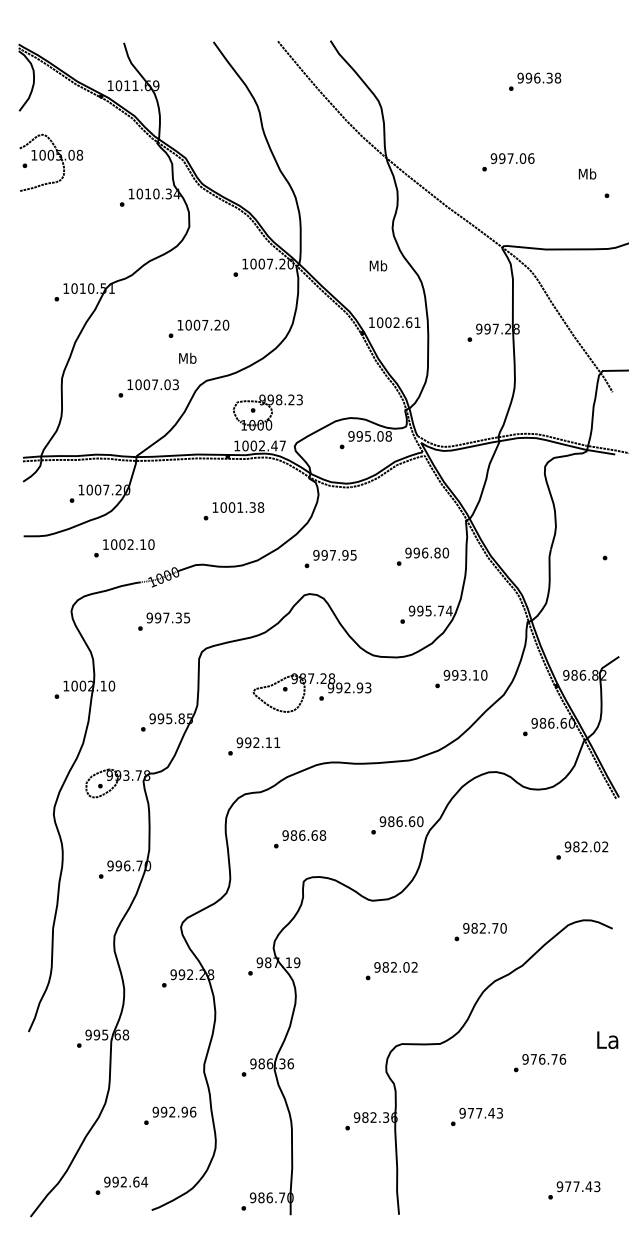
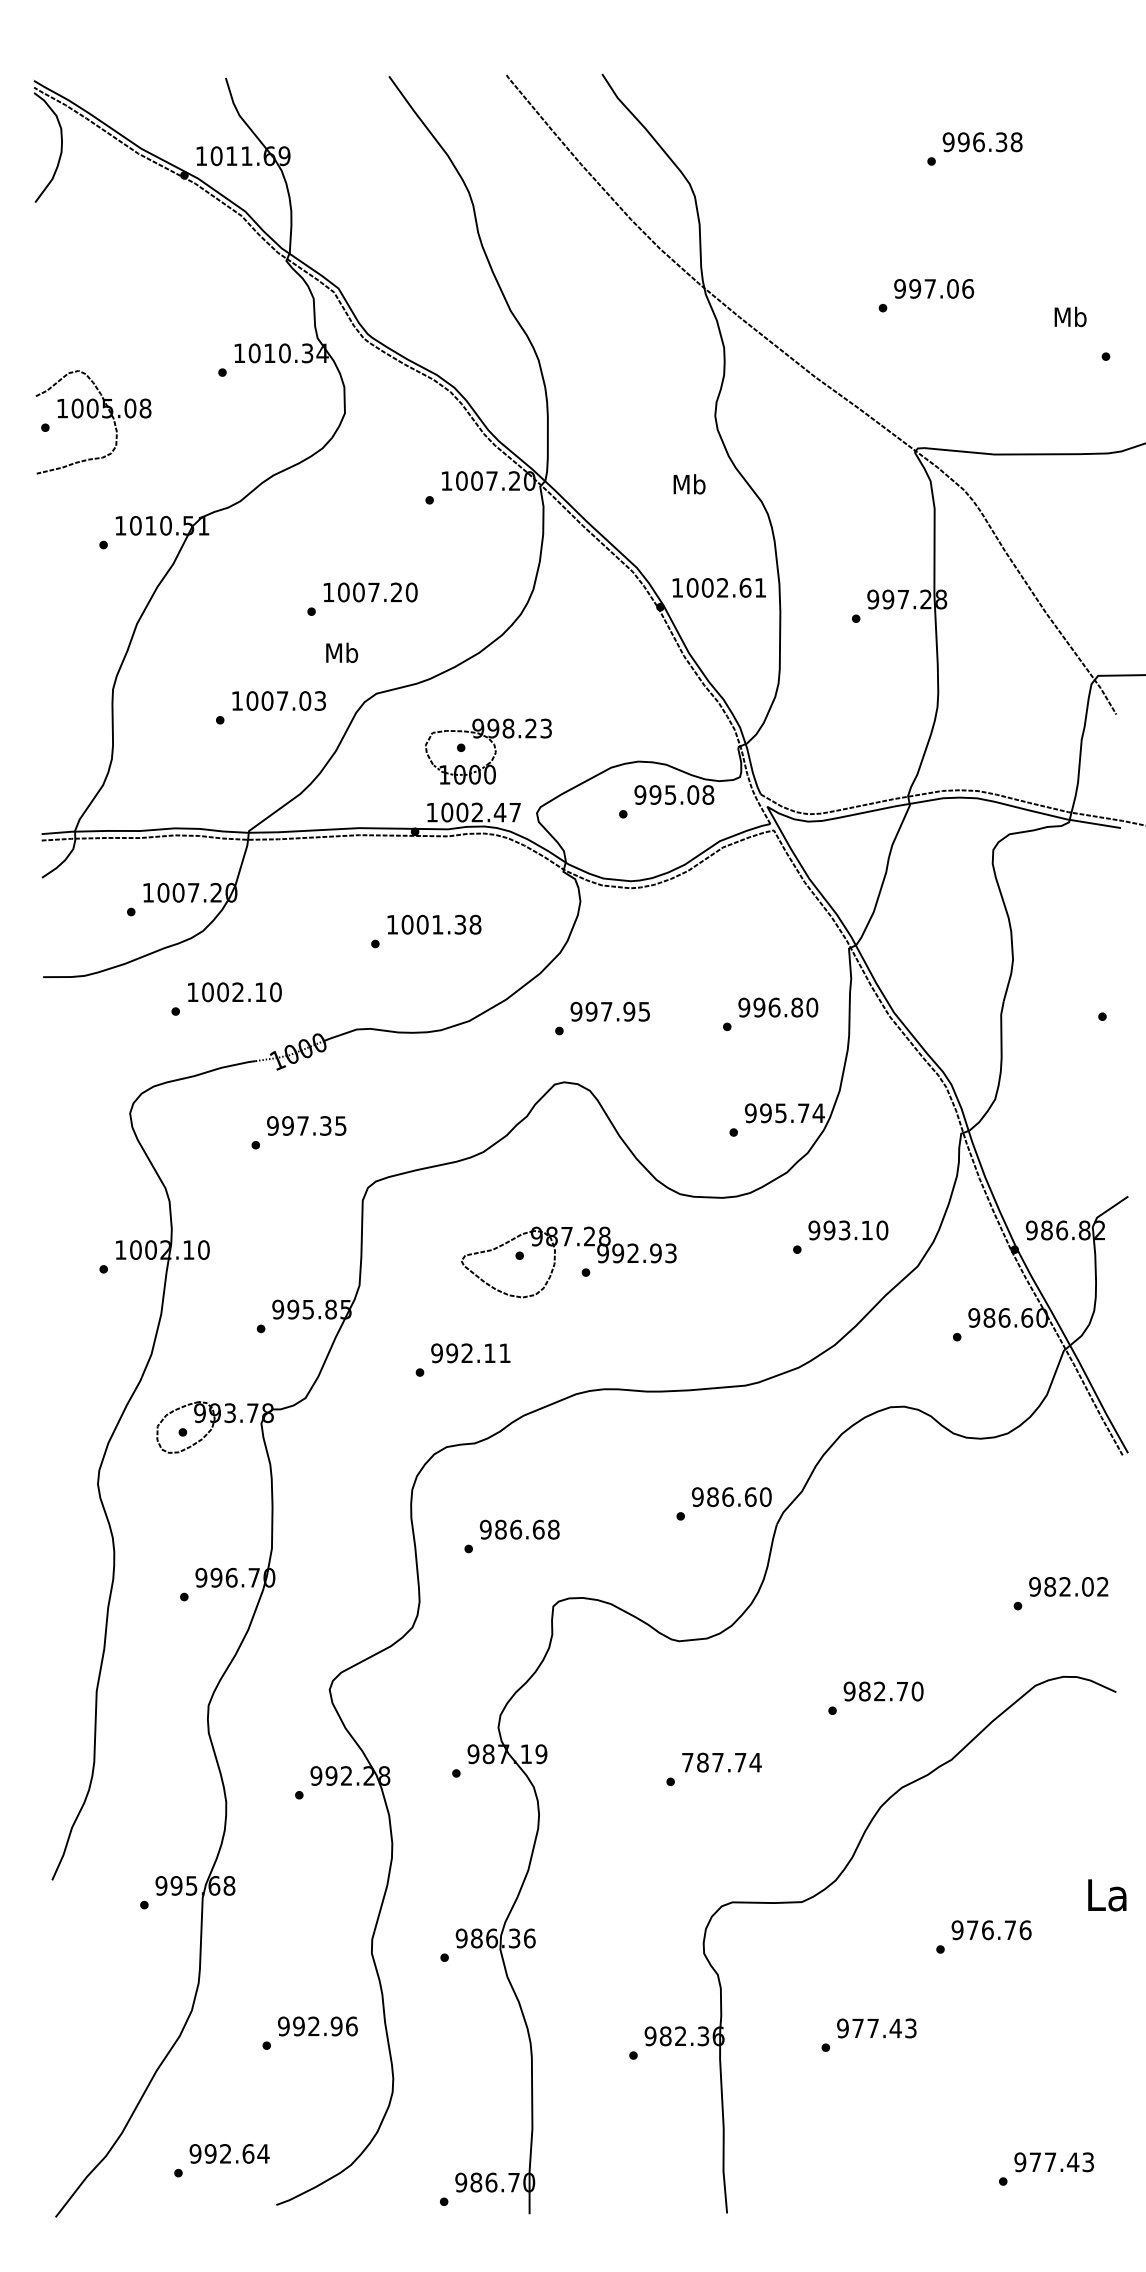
part: (51, 162) -> (93, 421), moved
text: (300, 839) -> (512, 1536), moved
text: (582, 850) -> (1061, 1593), moved
text: (396, 967) -> (722, 1762), 982.02 -> 787.74

